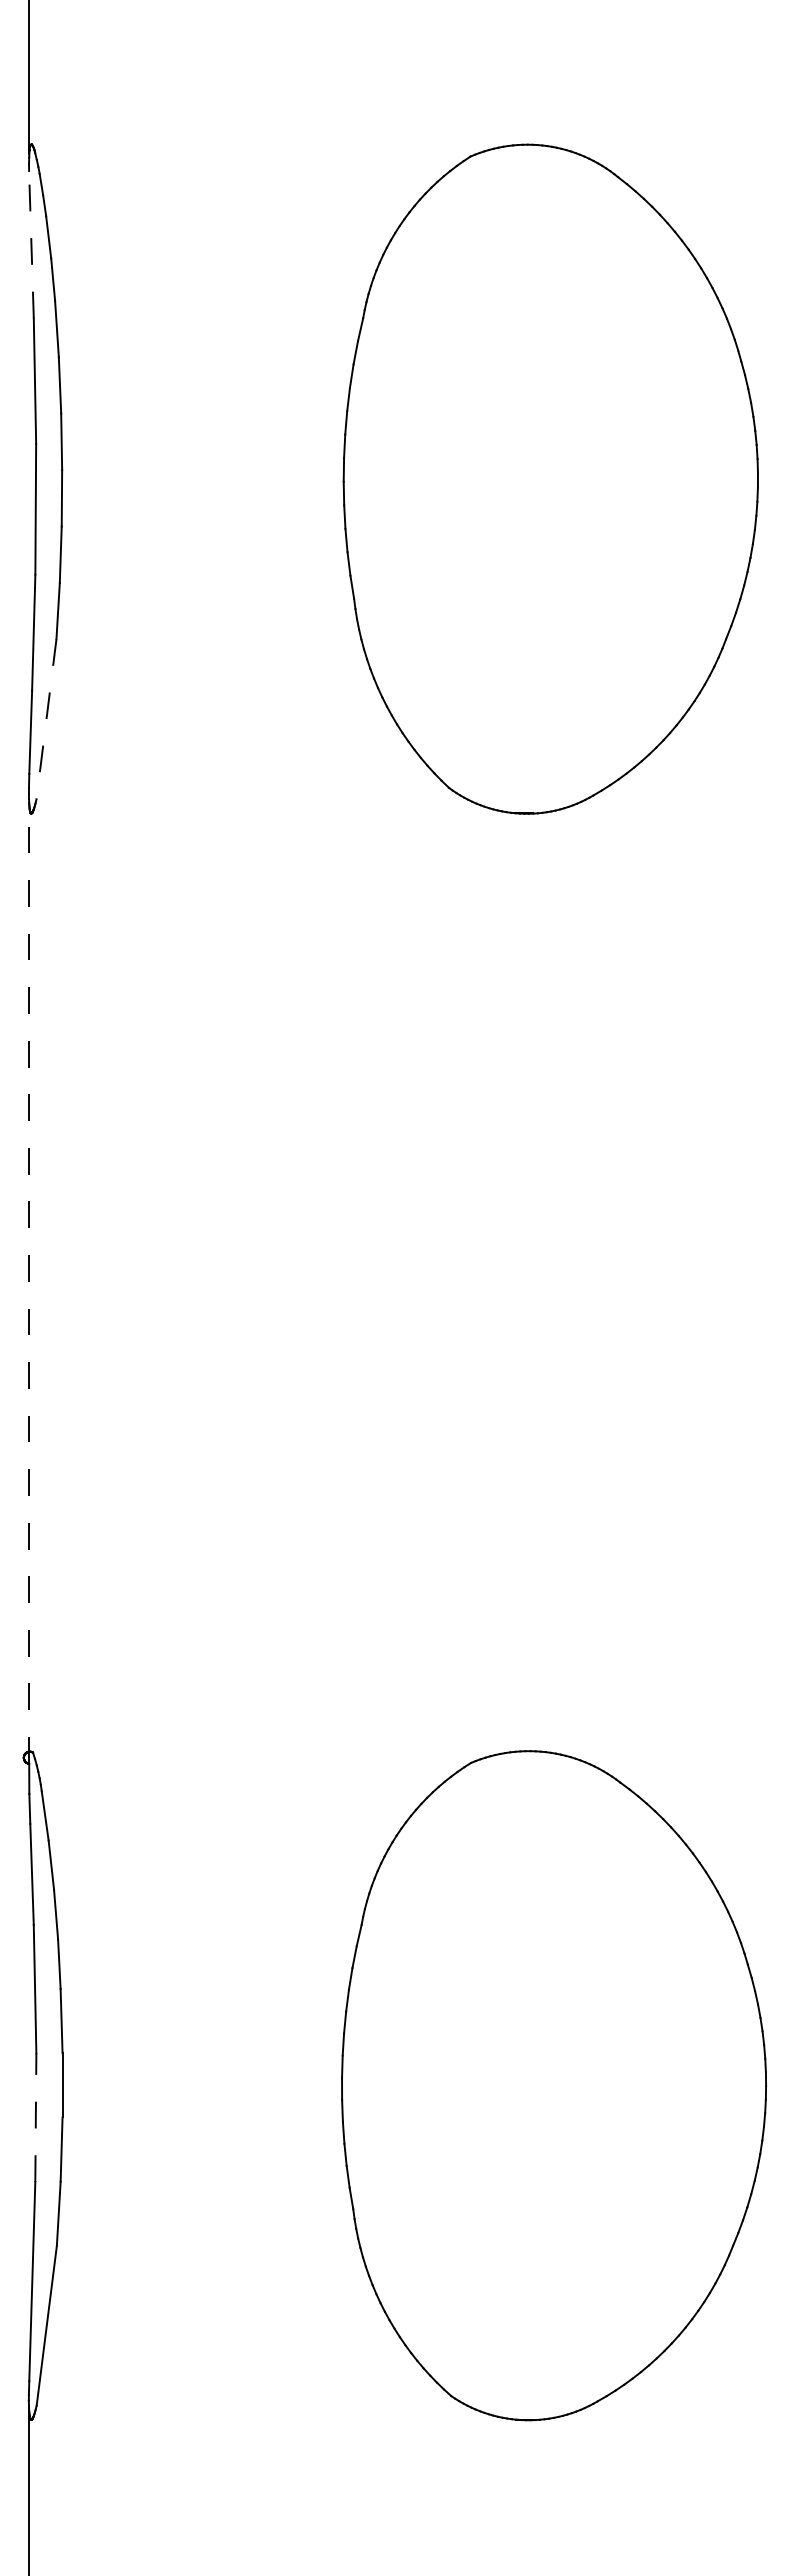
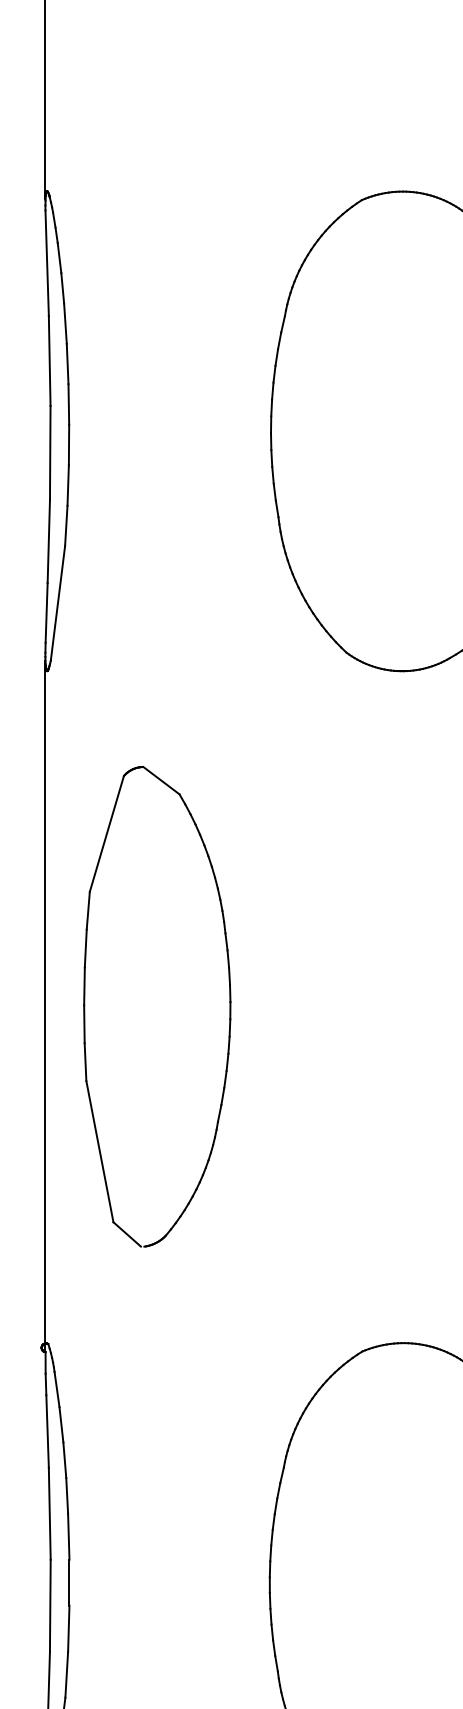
line: (31, 244) -> (47, 263), dashed -> solid
line: (46, 719) -> (57, 603), dashed -> solid
line: (29, 1280) -> (45, 1005), dashed -> solid
part: (286, 1281) -> (229, 1006), added
line: (35, 2117) -> (50, 1605), dashed -> solid

